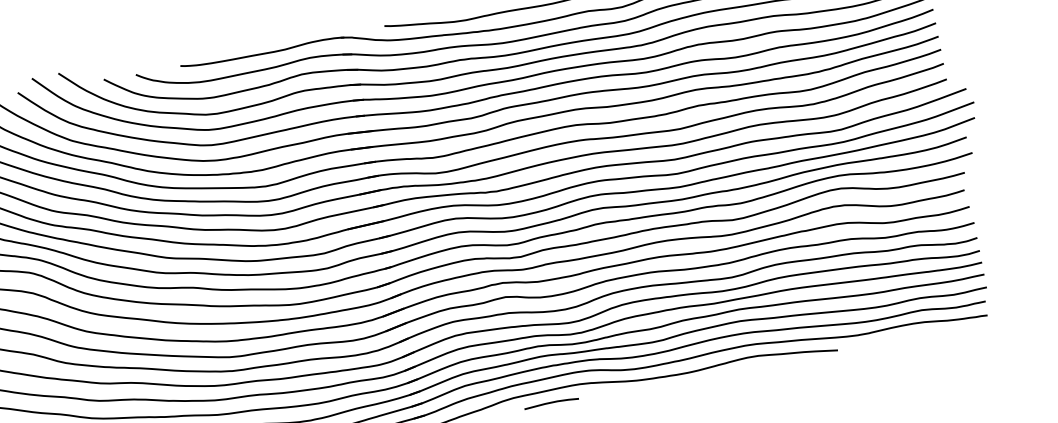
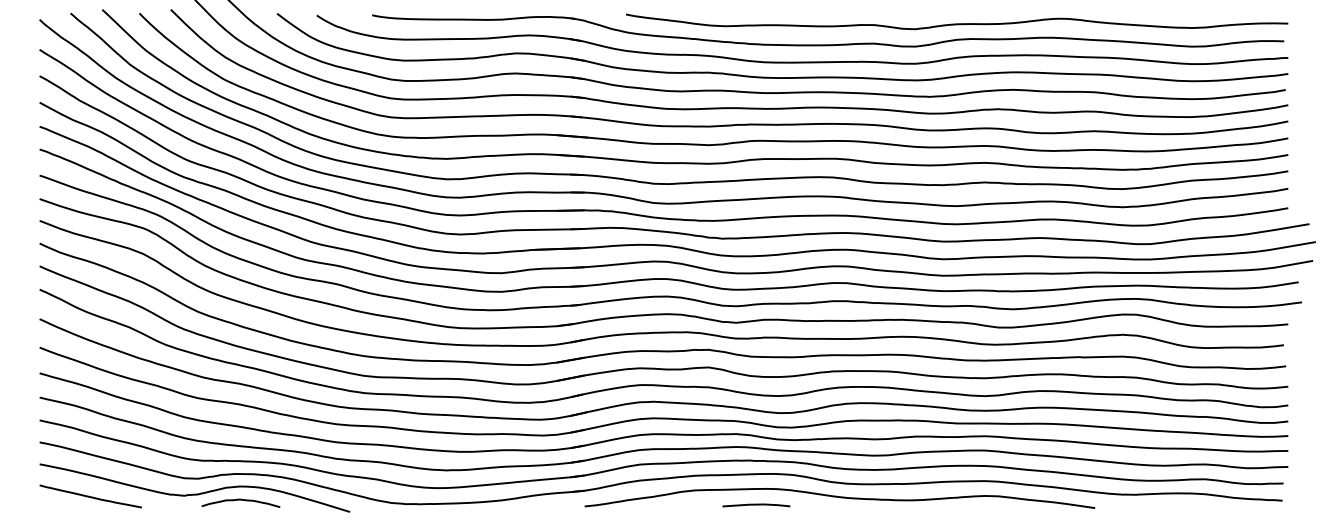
line: (551, 403) -> (756, 505), moved

